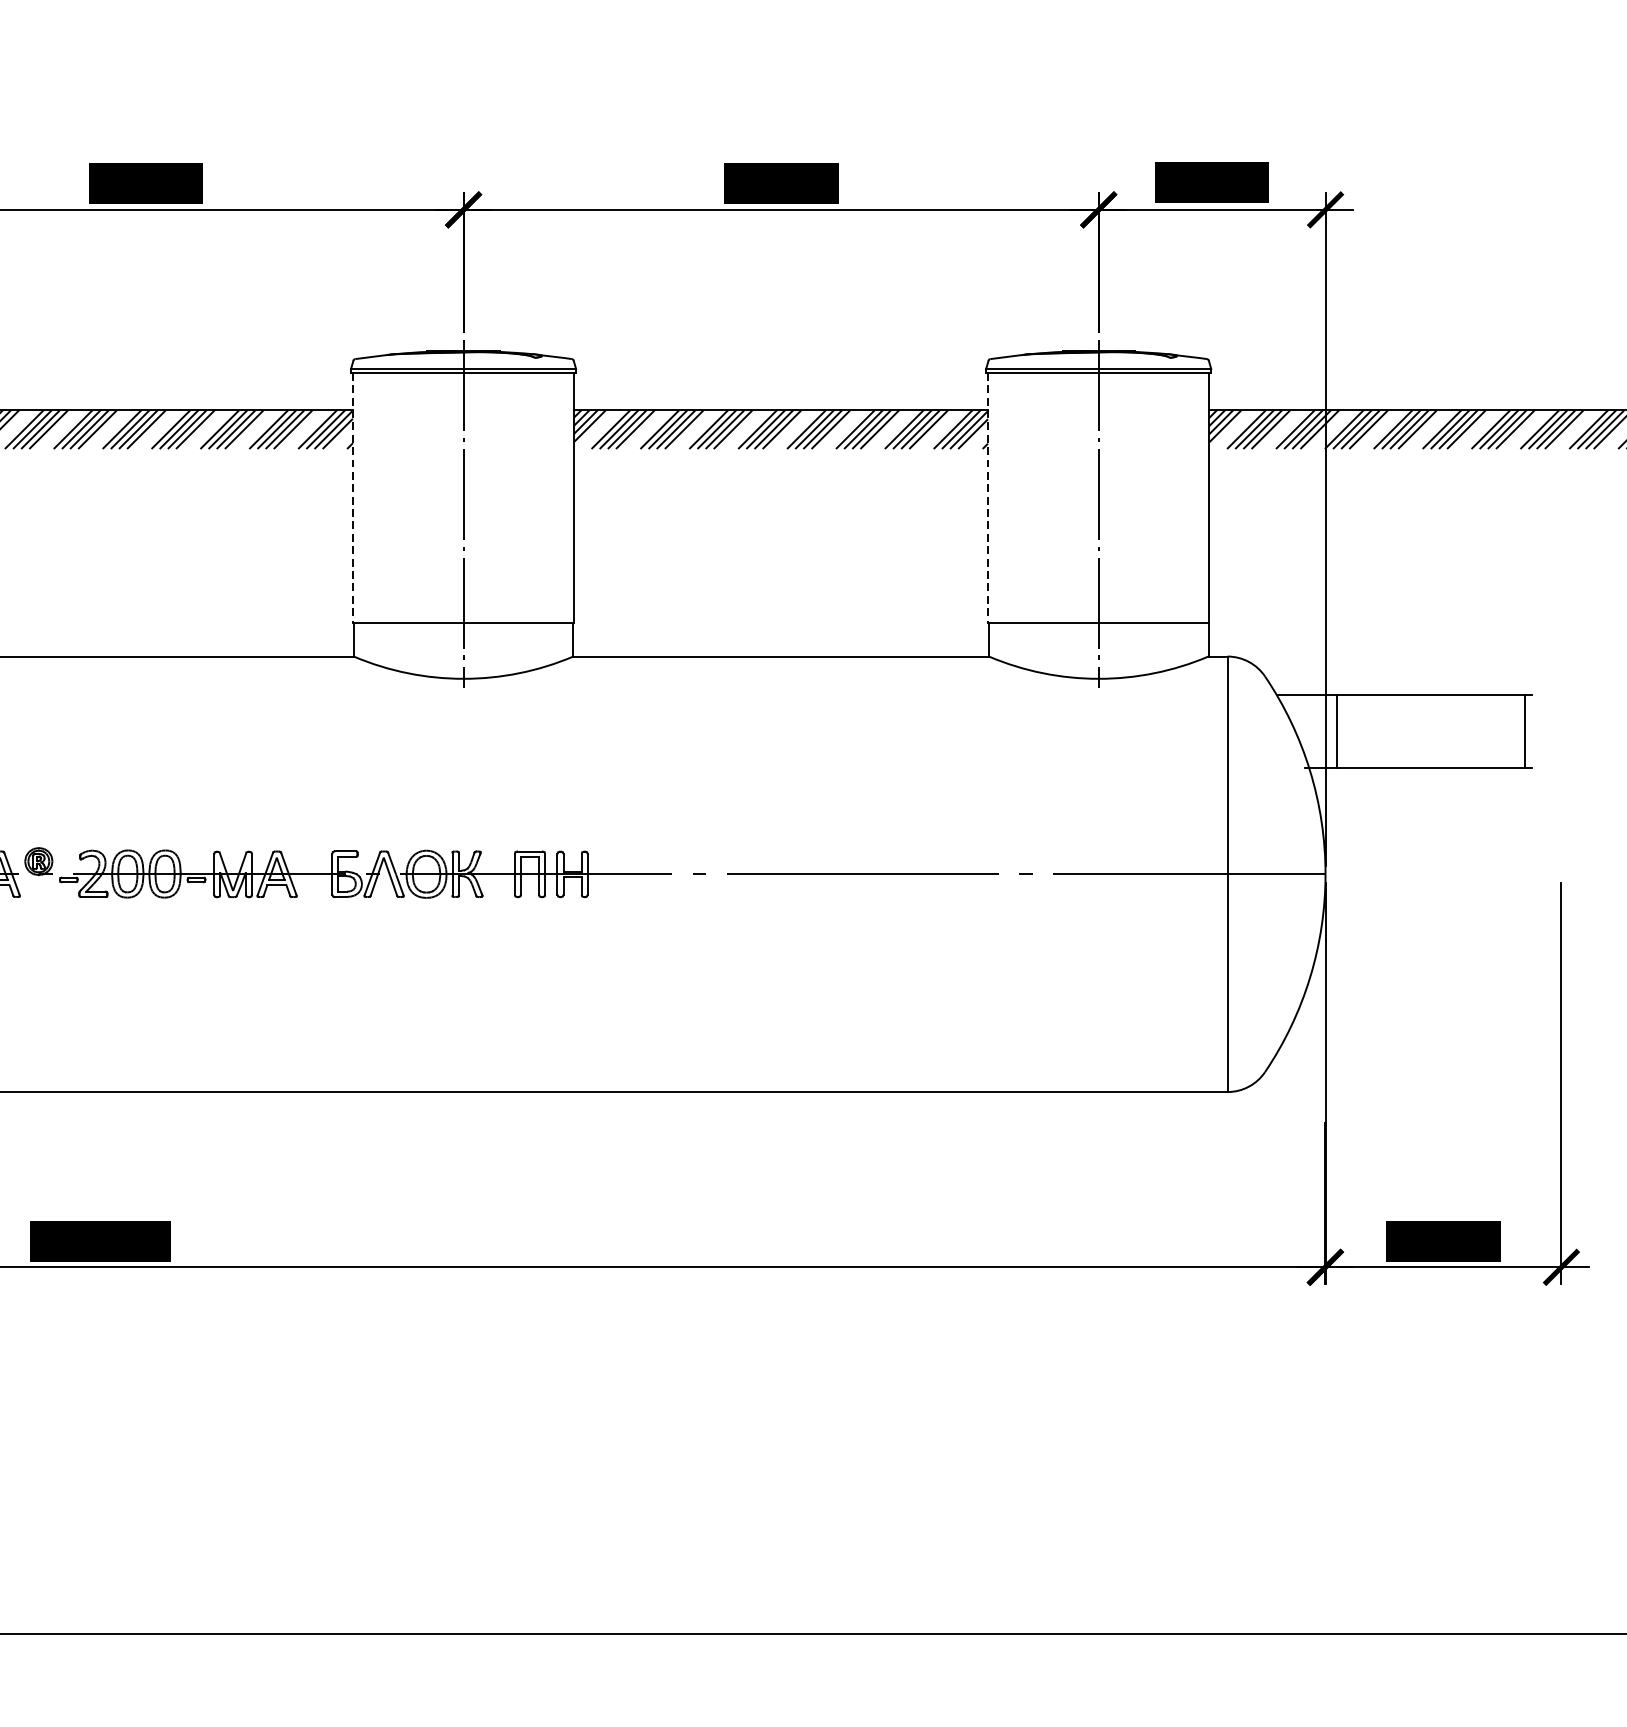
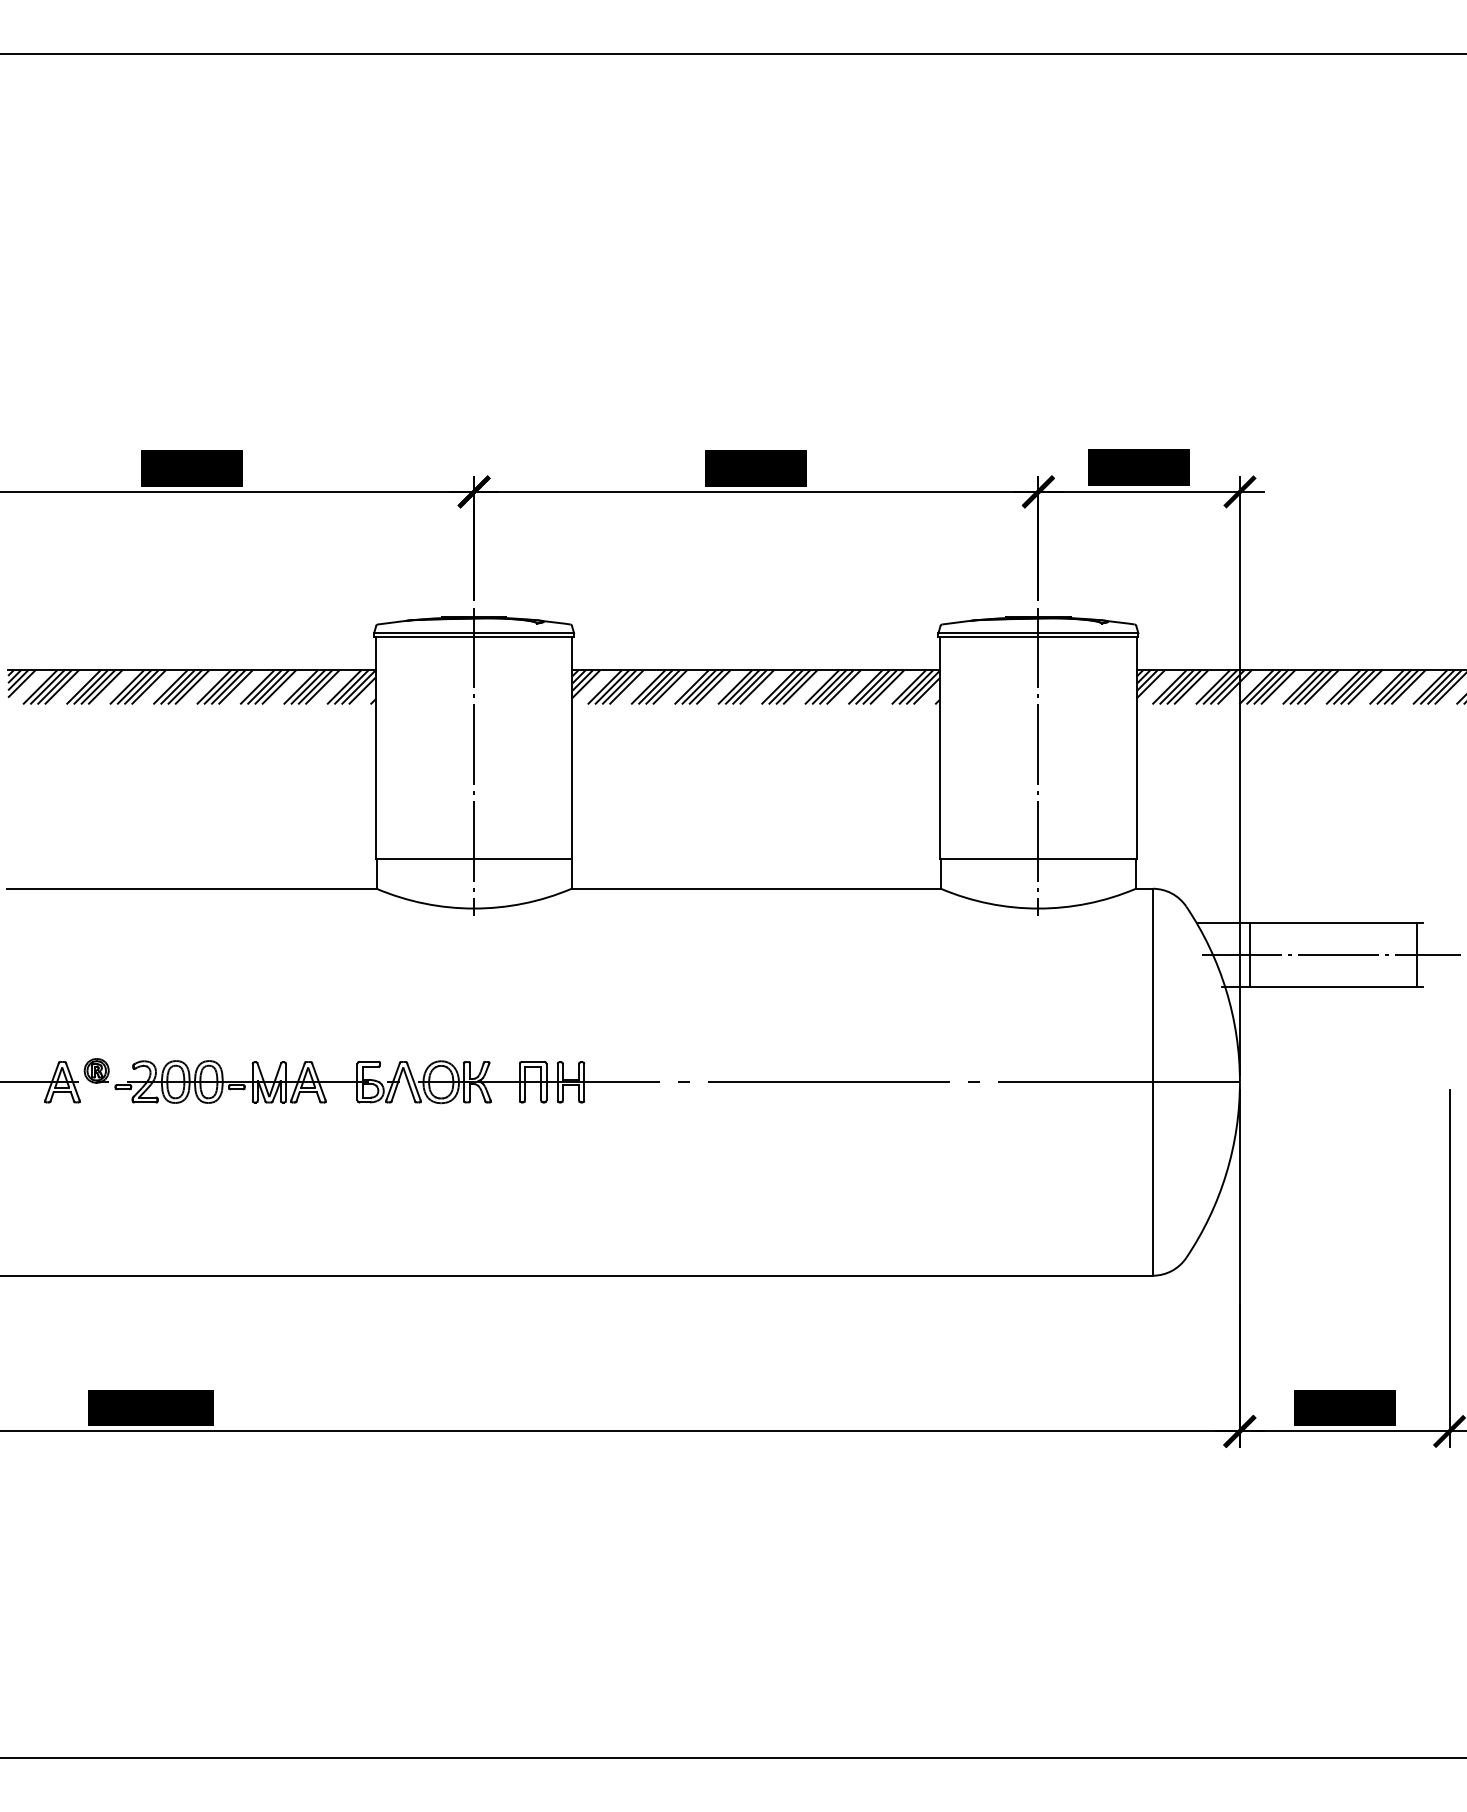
line: (352, 498) -> (375, 748), dashed -> solid
line: (988, 498) -> (940, 748), dashed -> solid
line: (1427, 731) -> (1330, 955), added

